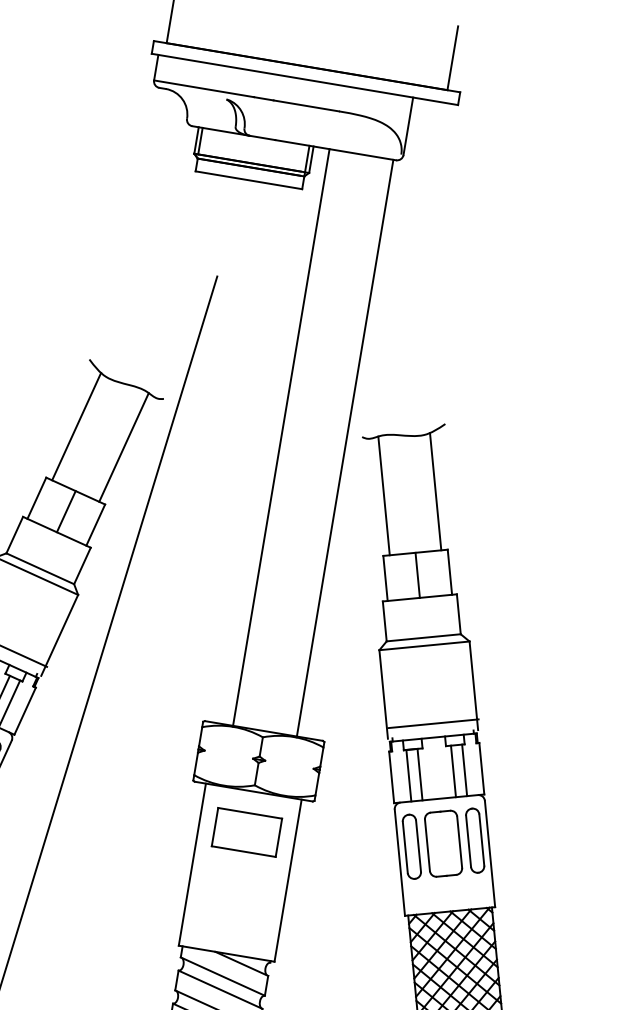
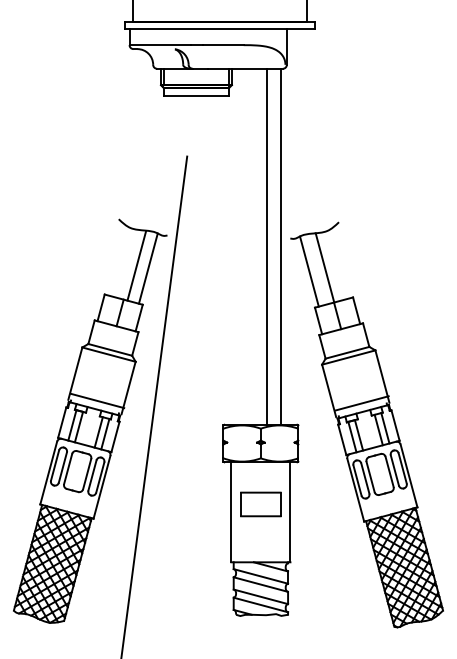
line: (76, 425) -> (136, 265), moved
line: (280, 436) -> (266, 246), moved
line: (434, 491) -> (324, 267), moved
part: (246, 832) -> (260, 504), moved

